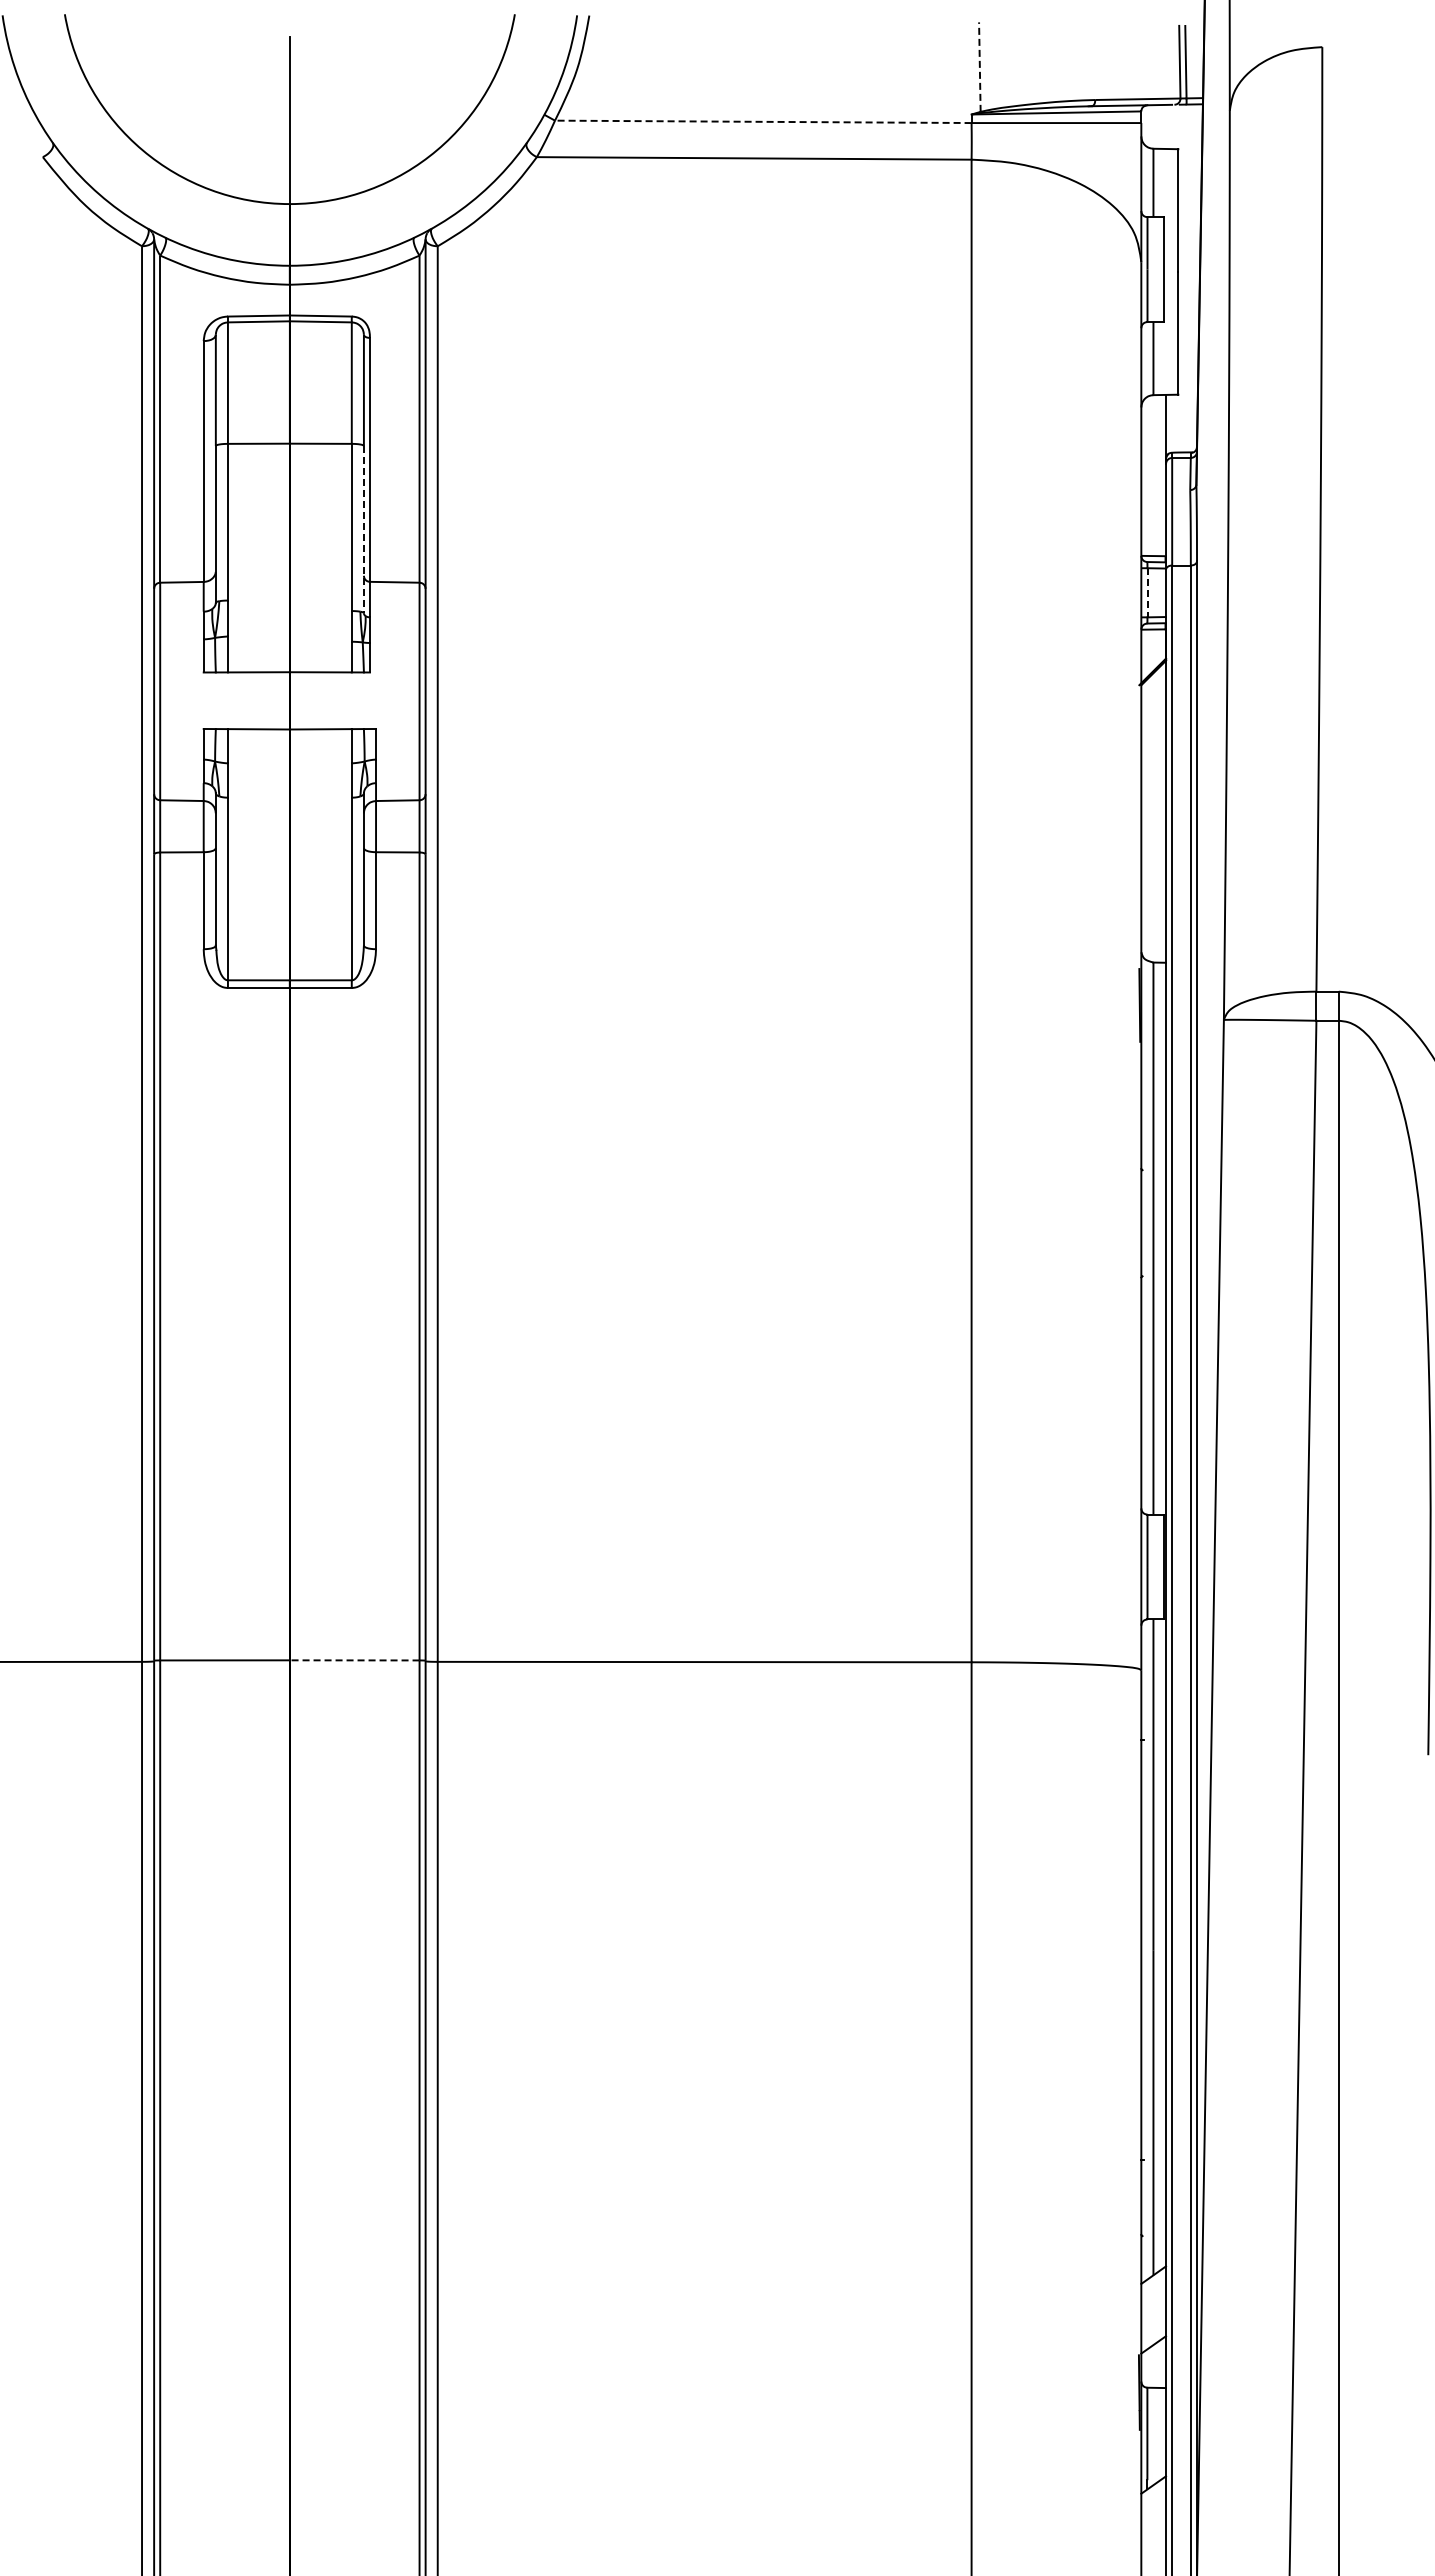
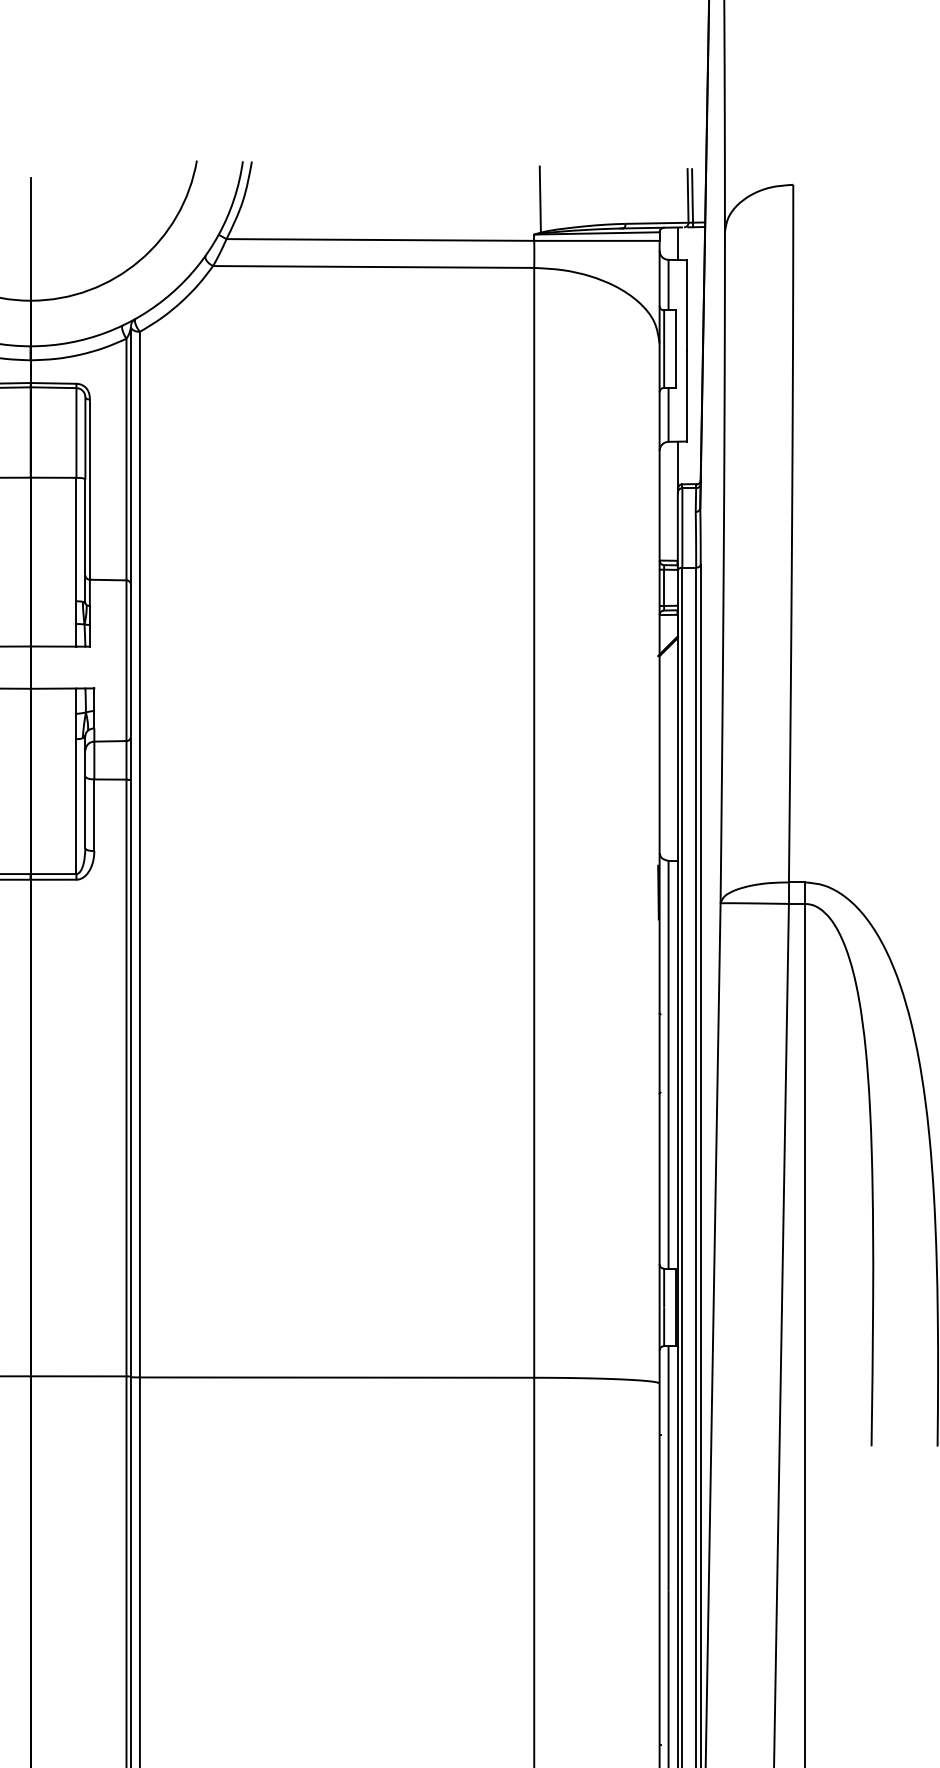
line: (979, 67) -> (540, 199), dashed -> solid
line: (762, 121) -> (379, 239), dashed -> solid
line: (1165, 126) -> (677, 243), added
line: (363, 529) -> (85, 541), dashed -> solid
line: (1147, 592) -> (664, 587), dashed -> solid
line: (354, 1660) -> (78, 1376), dashed -> solid

